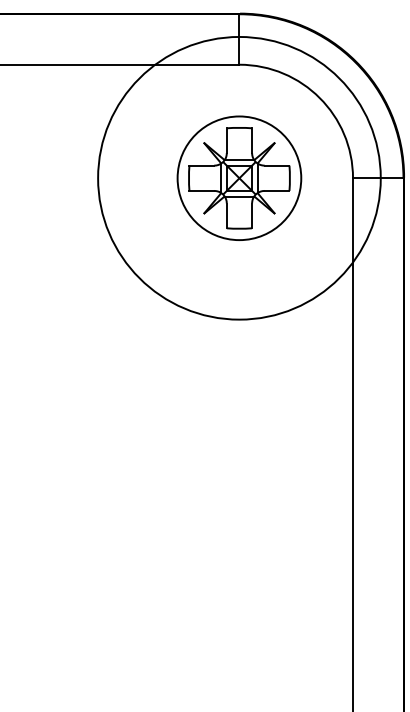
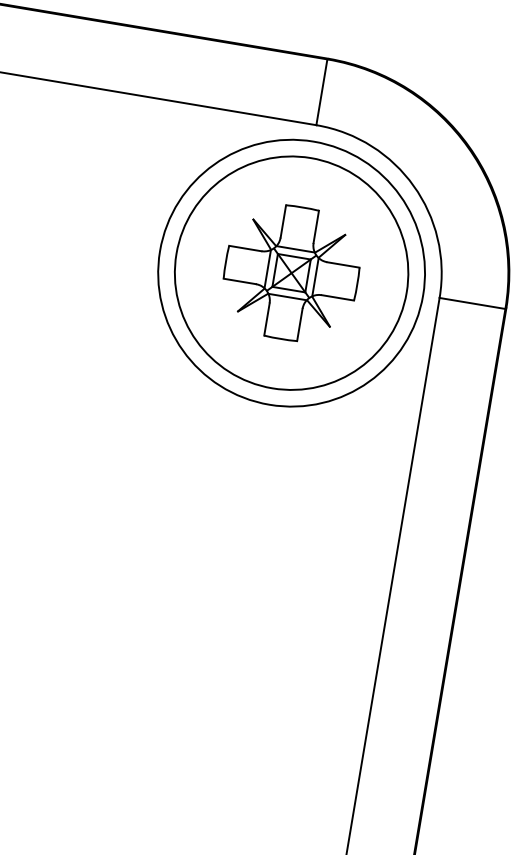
circle: (239, 177) -> (291, 272), size x1.43
circle: (239, 178) -> (291, 273), size x0.71

